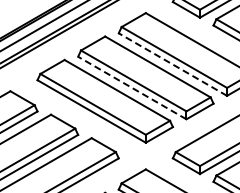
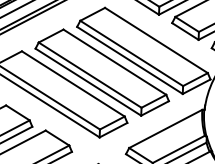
line: (172, 64) -> (129, 60), dashed -> solid
line: (132, 88) -> (88, 82), dashed -> solid

